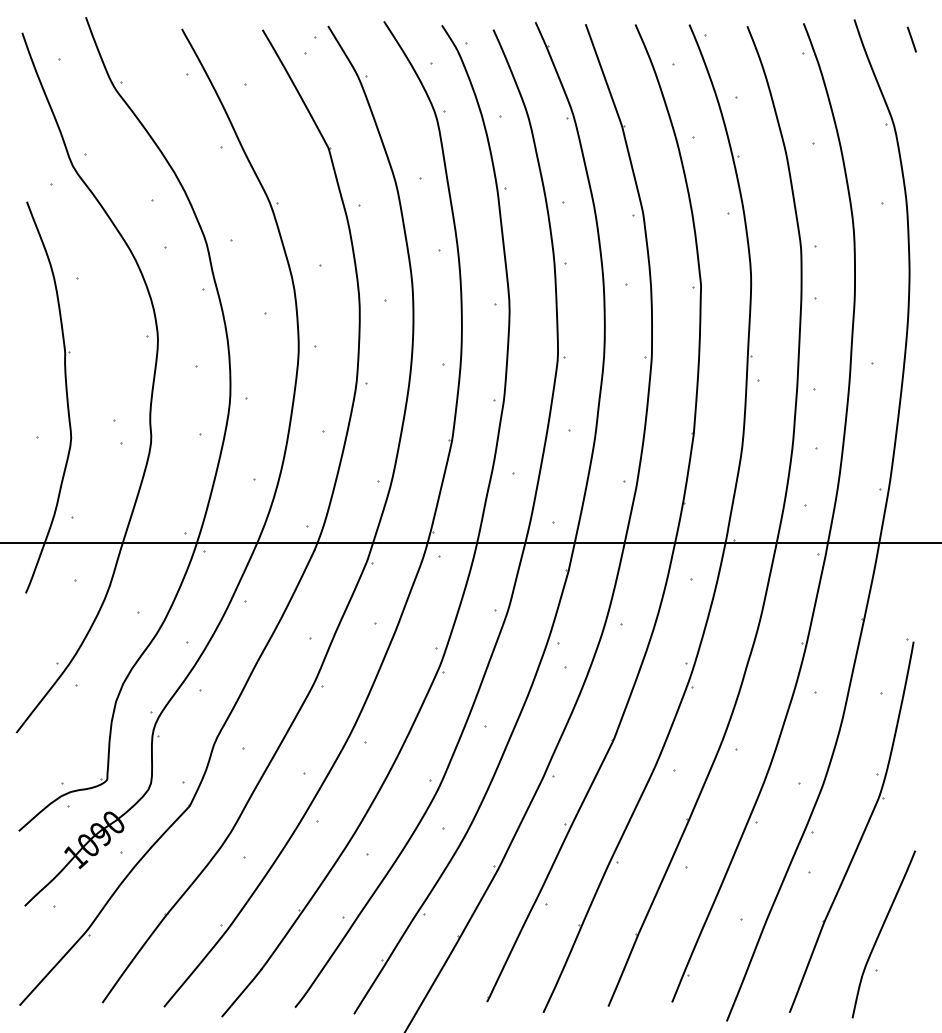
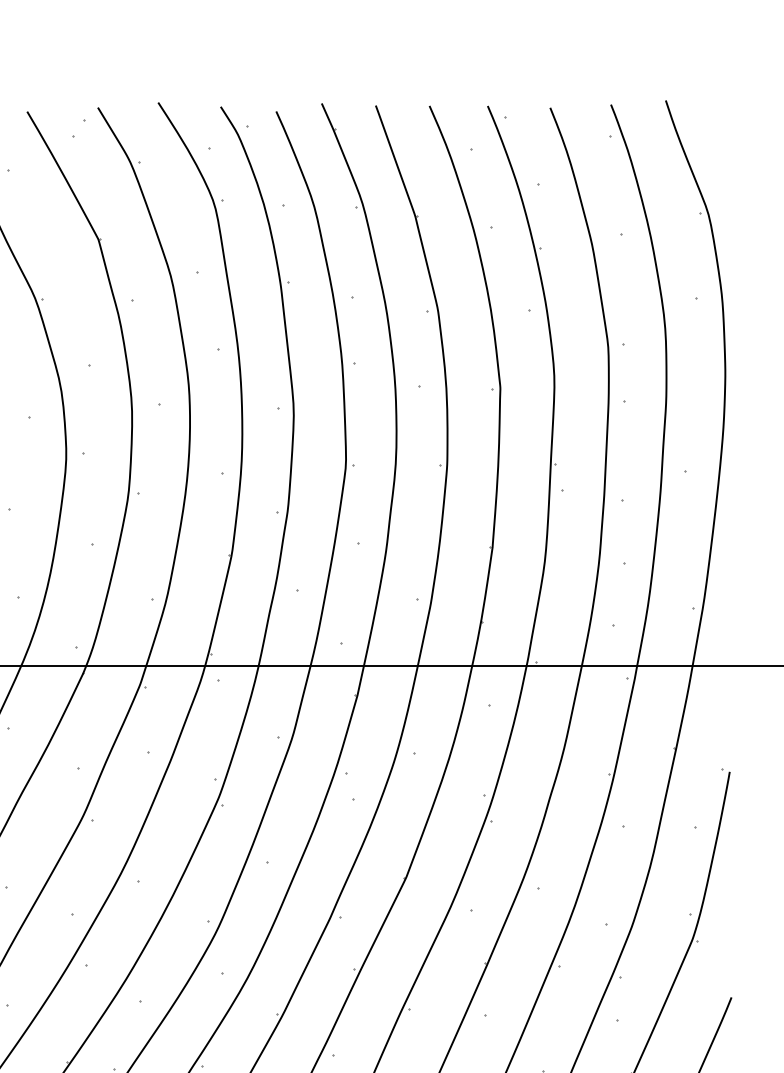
line: (911, 39) -> (727, 122), removed

